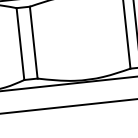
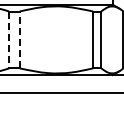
line: (33, 42) -> (19, 39), solid -> dashed
line: (20, 44) -> (9, 40), solid -> dashed

